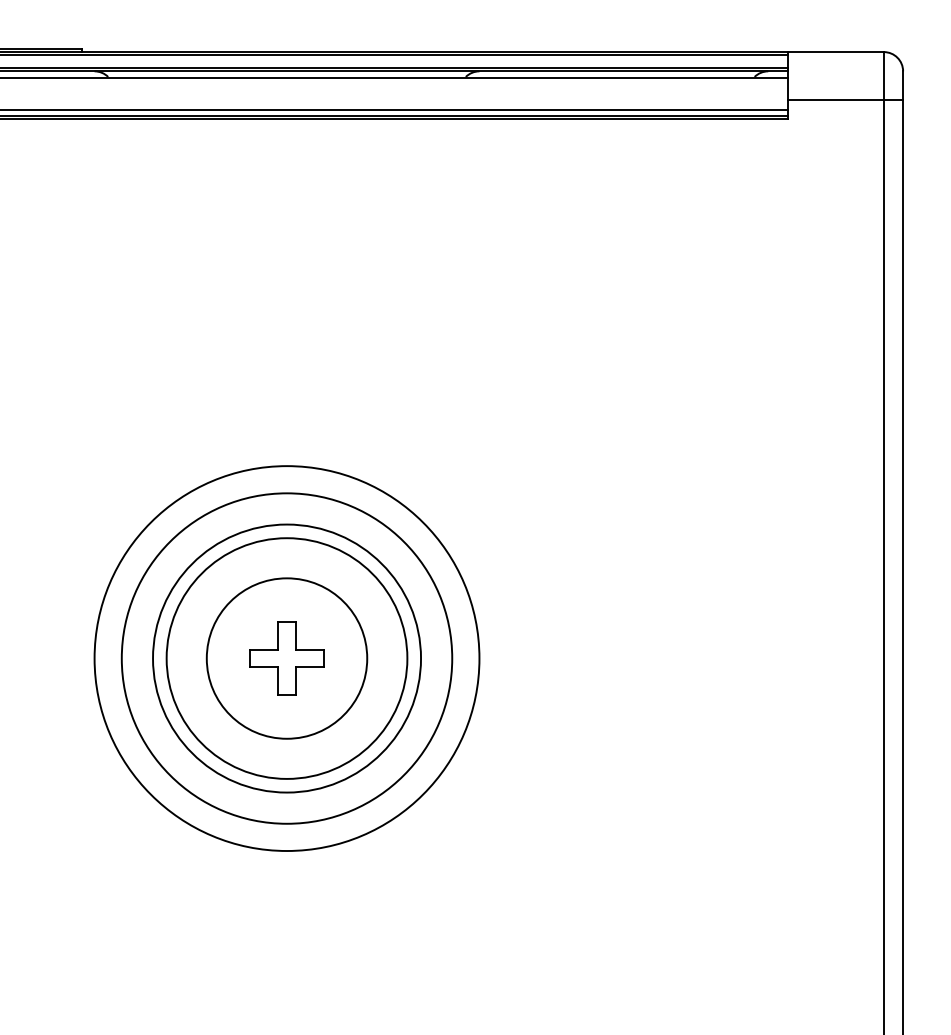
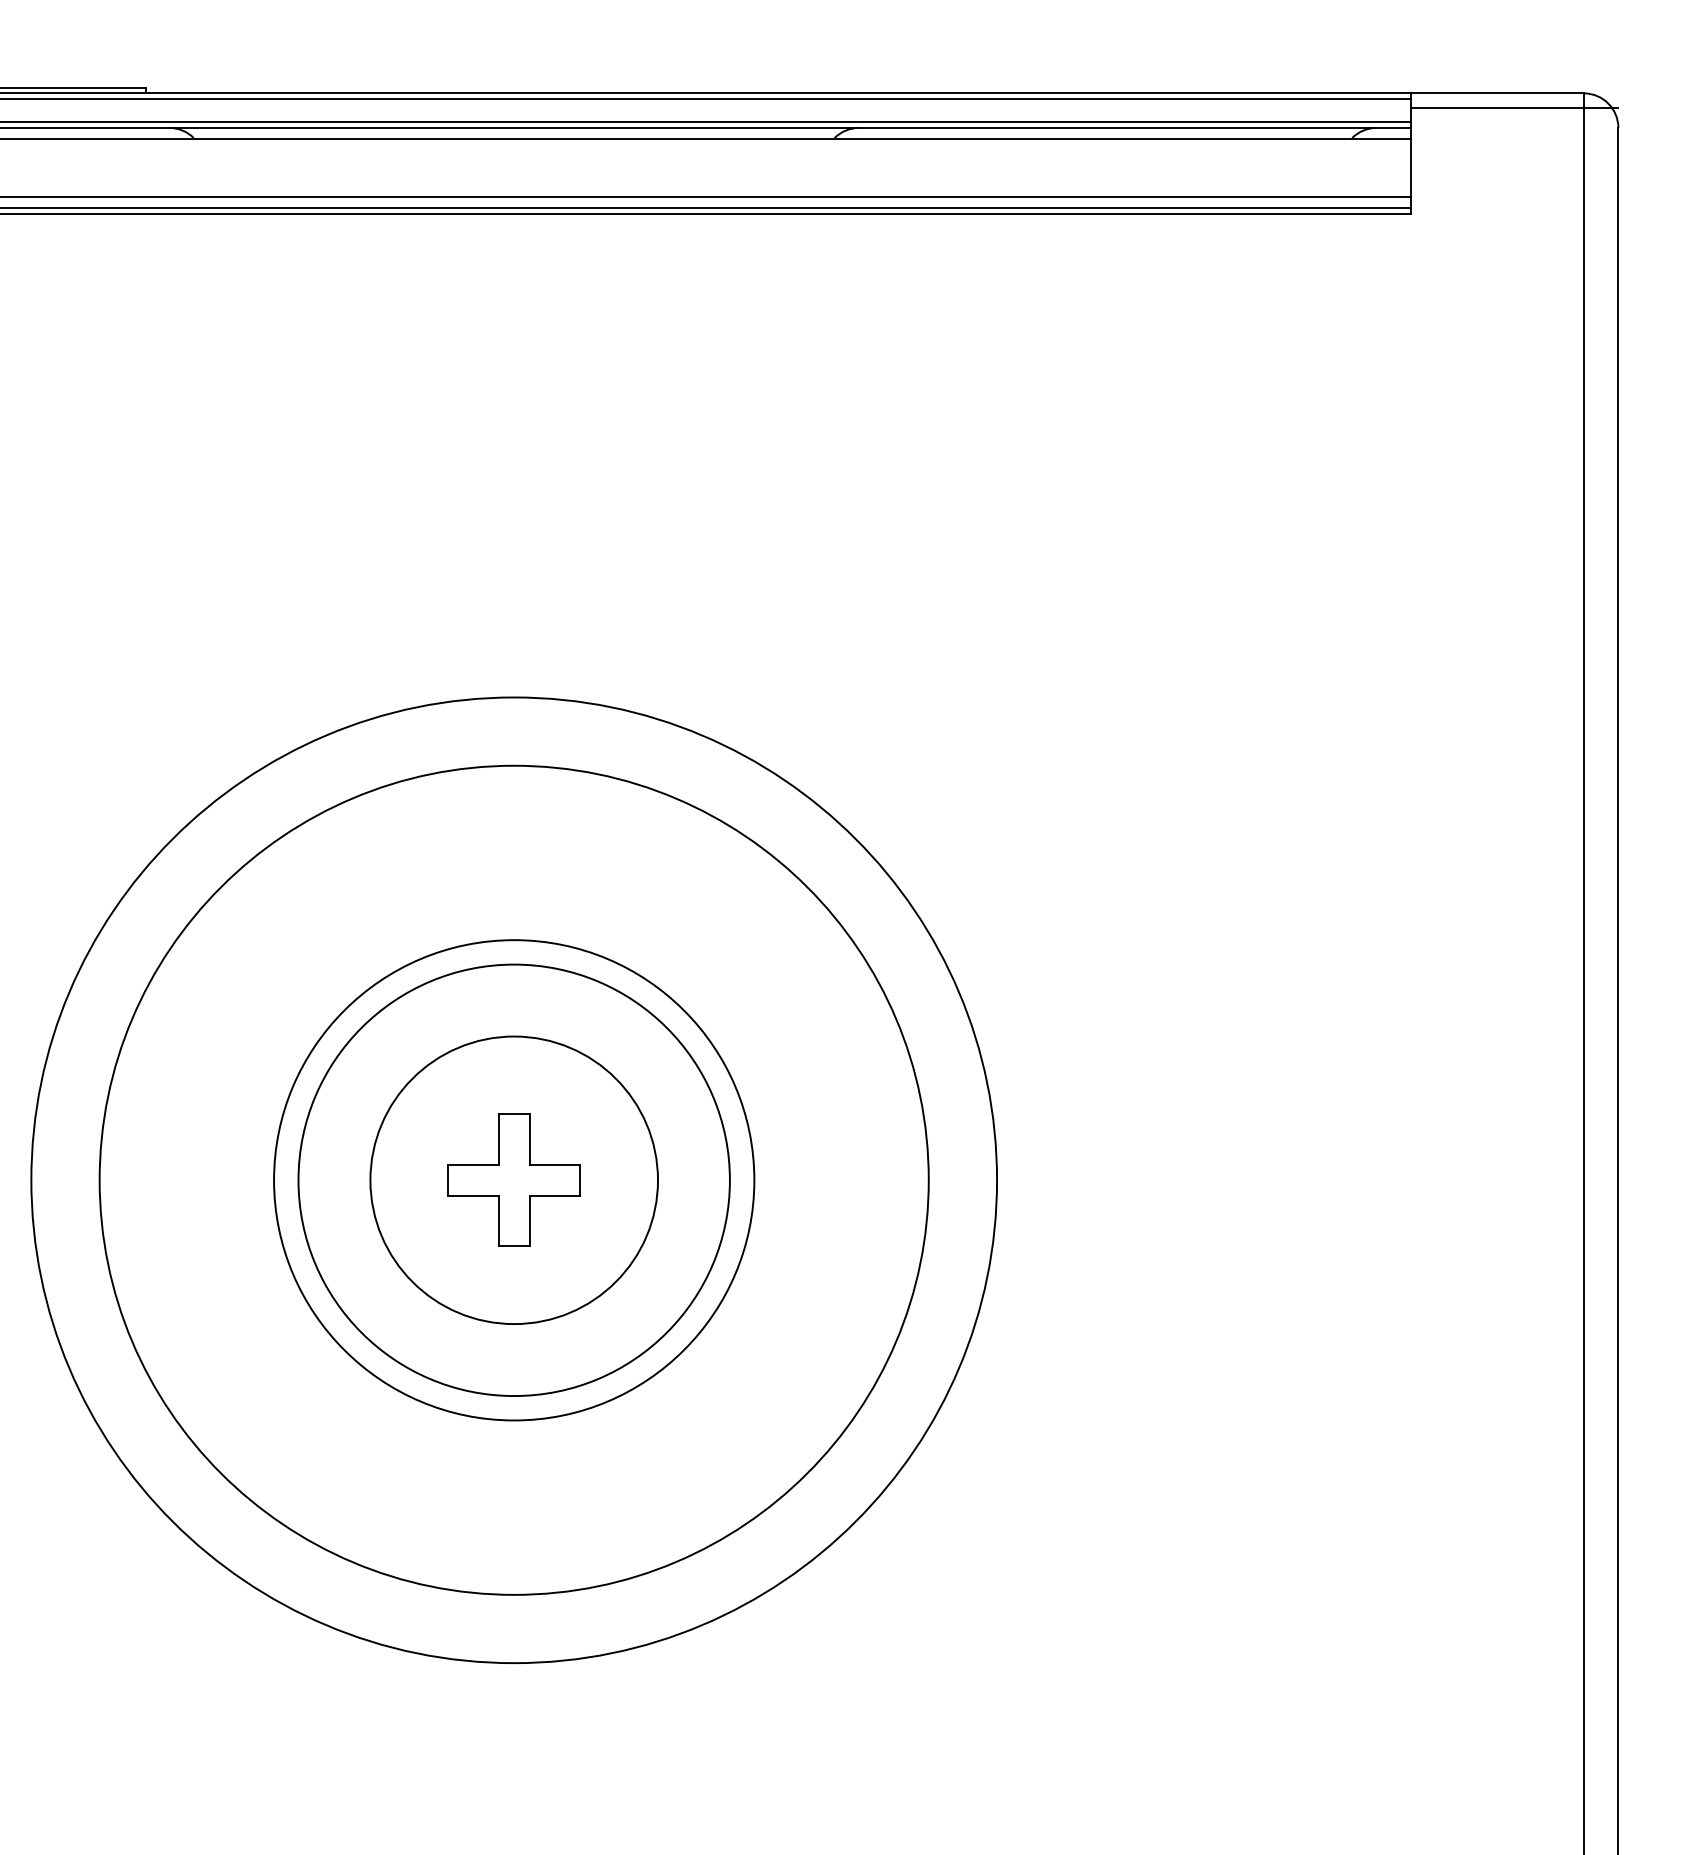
line: (845, 100) -> (1515, 108), moved
circle: (286, 658) -> (513, 1180), size x1.4
circle: (286, 658) -> (513, 1180), size x1.4

